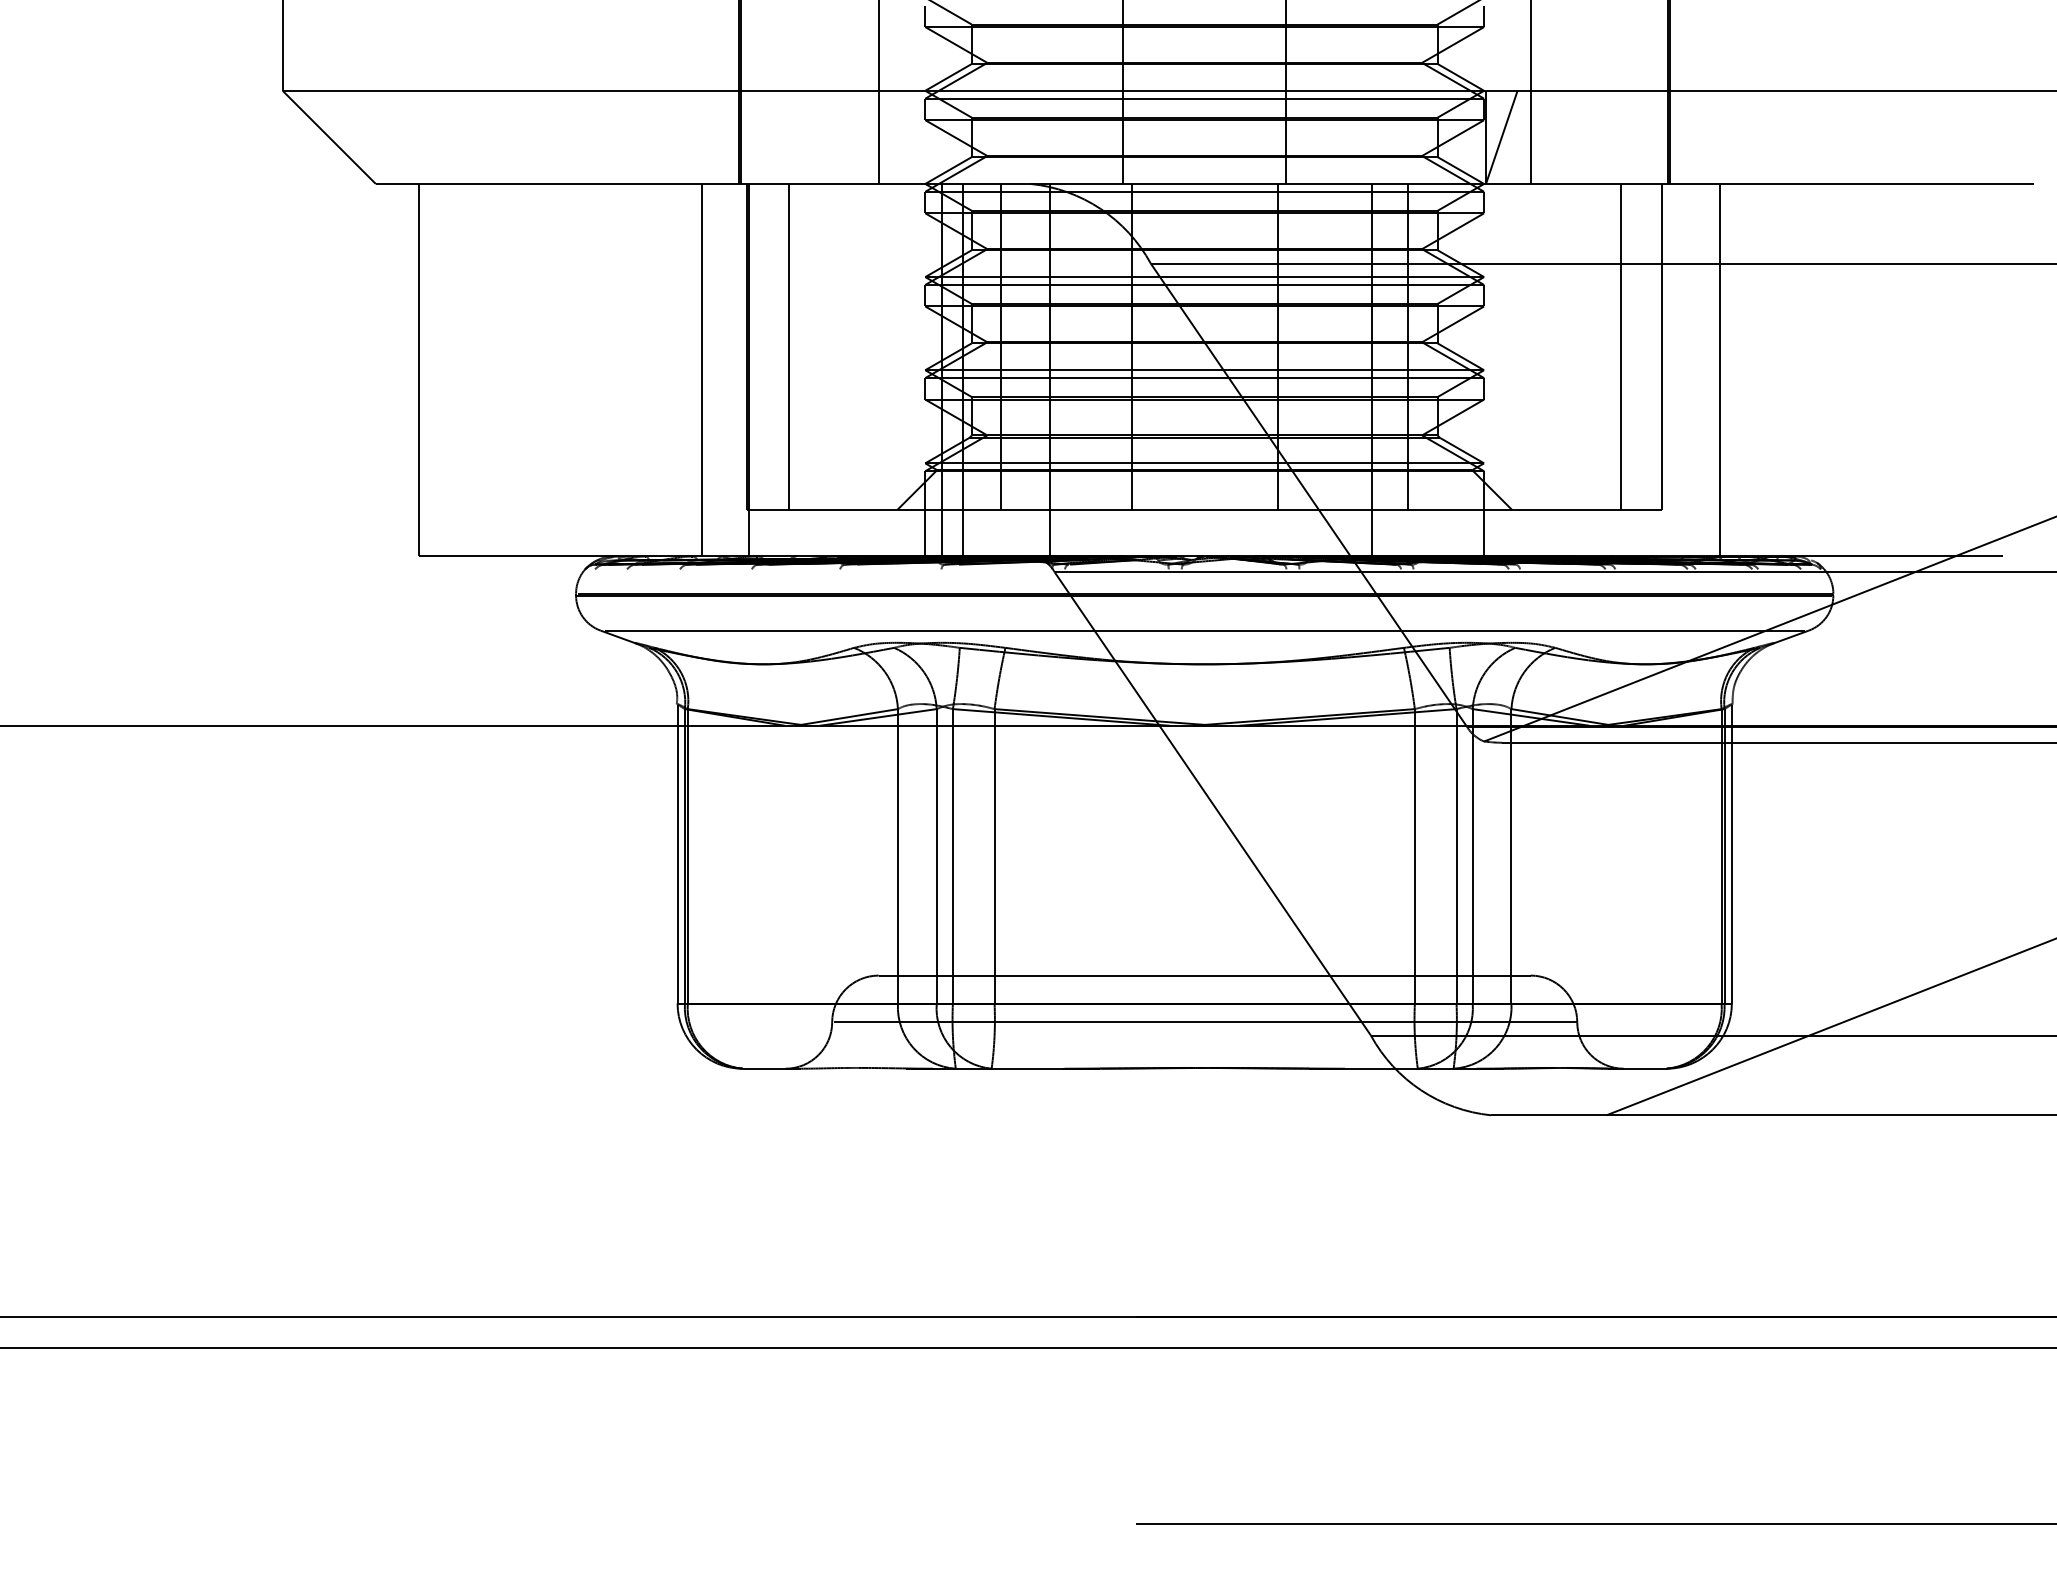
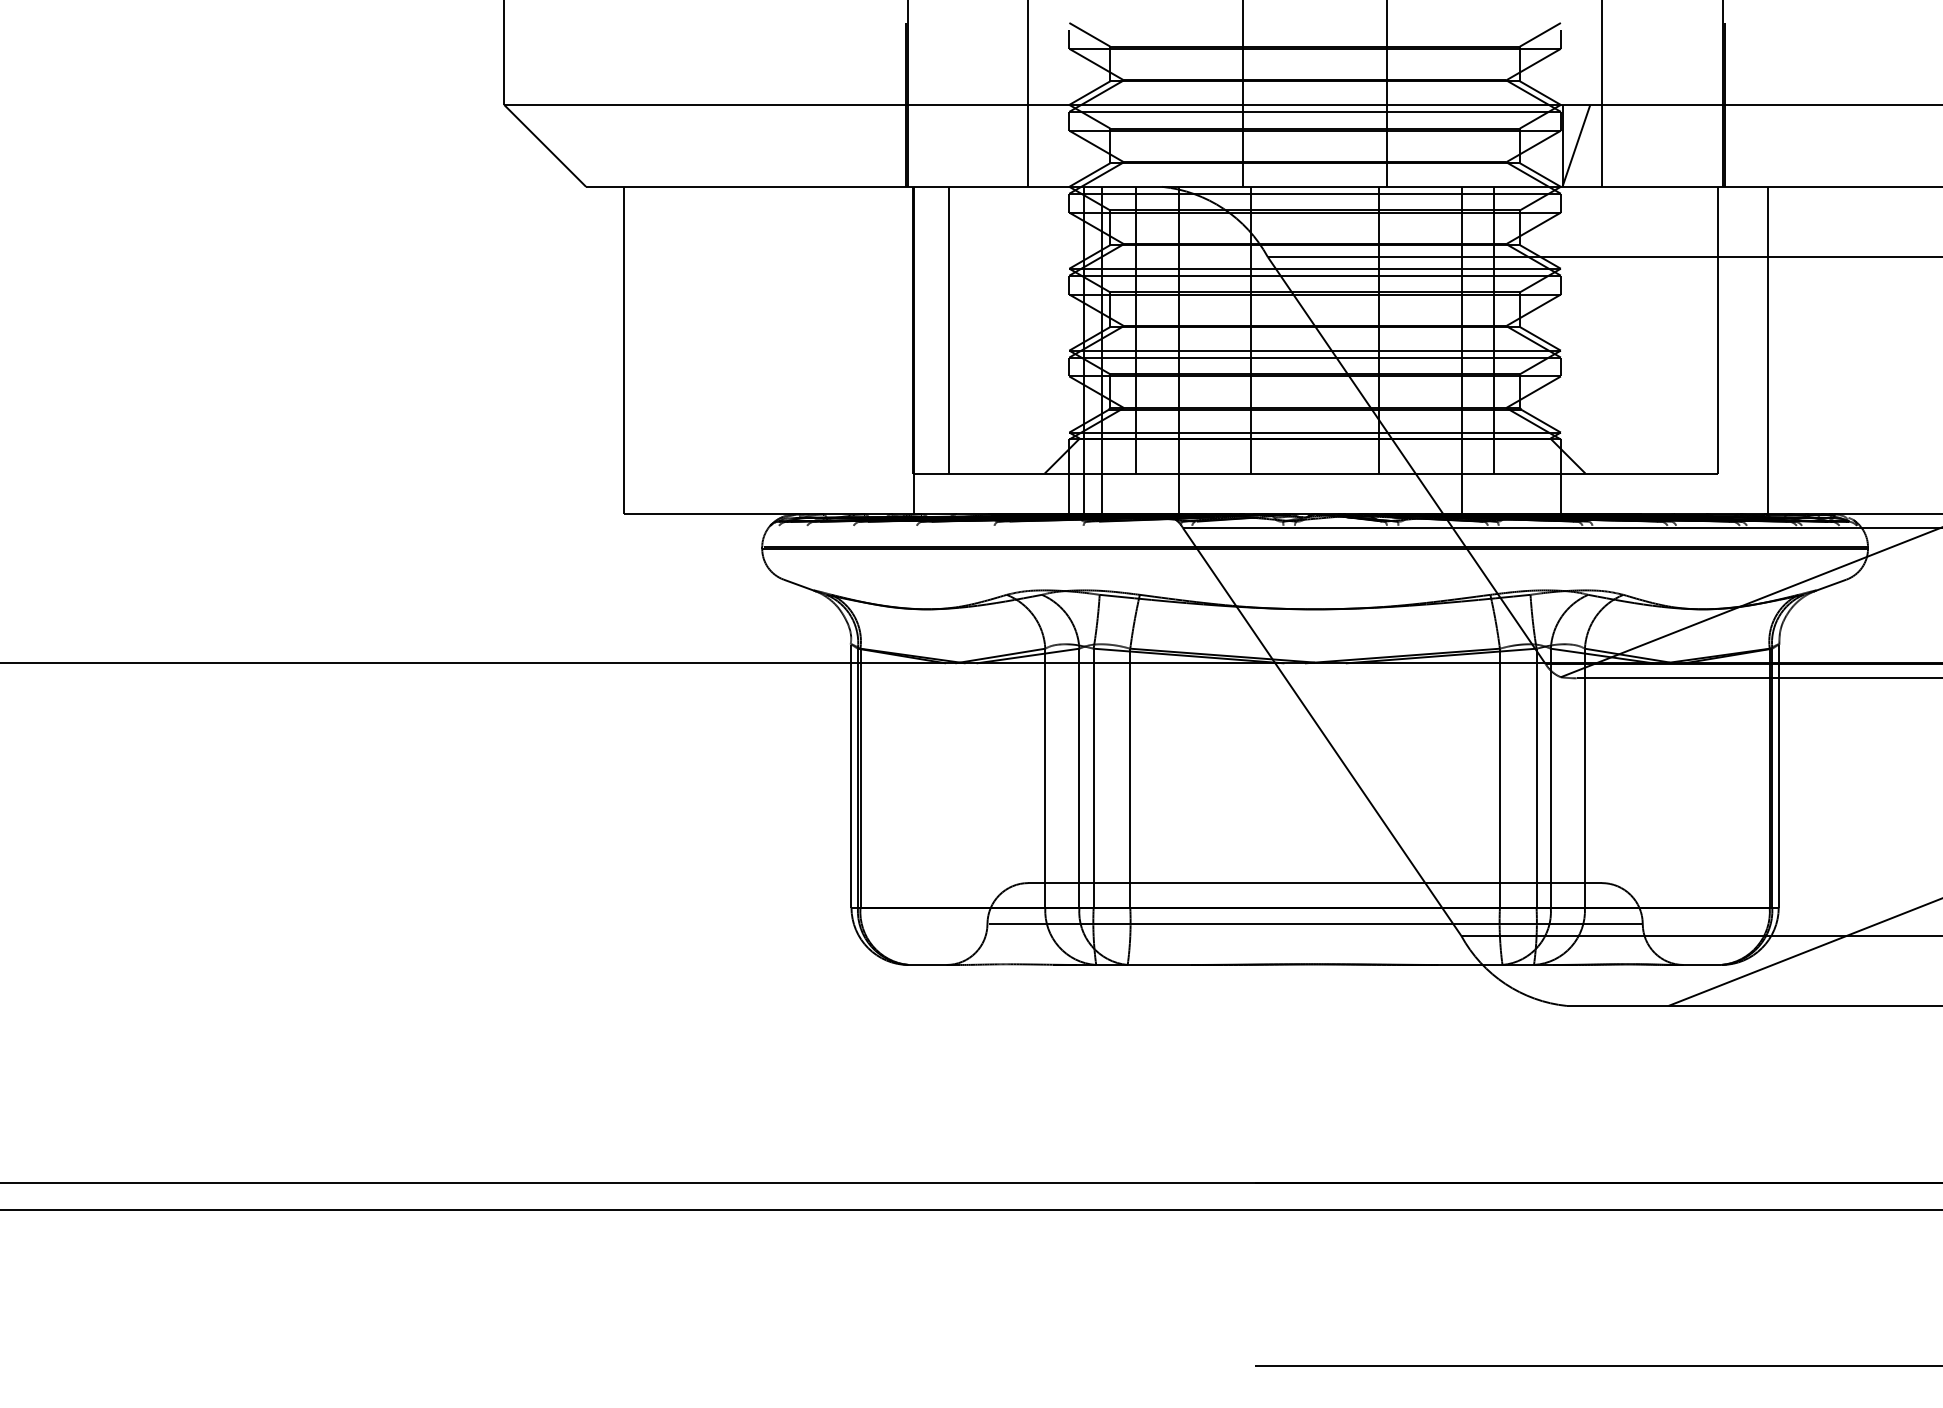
line: (1621, 346) -> (1681, 329), removed
line: (702, 370) -> (873, 350), removed
line: (1204, 630) -> (1314, 579), removed

